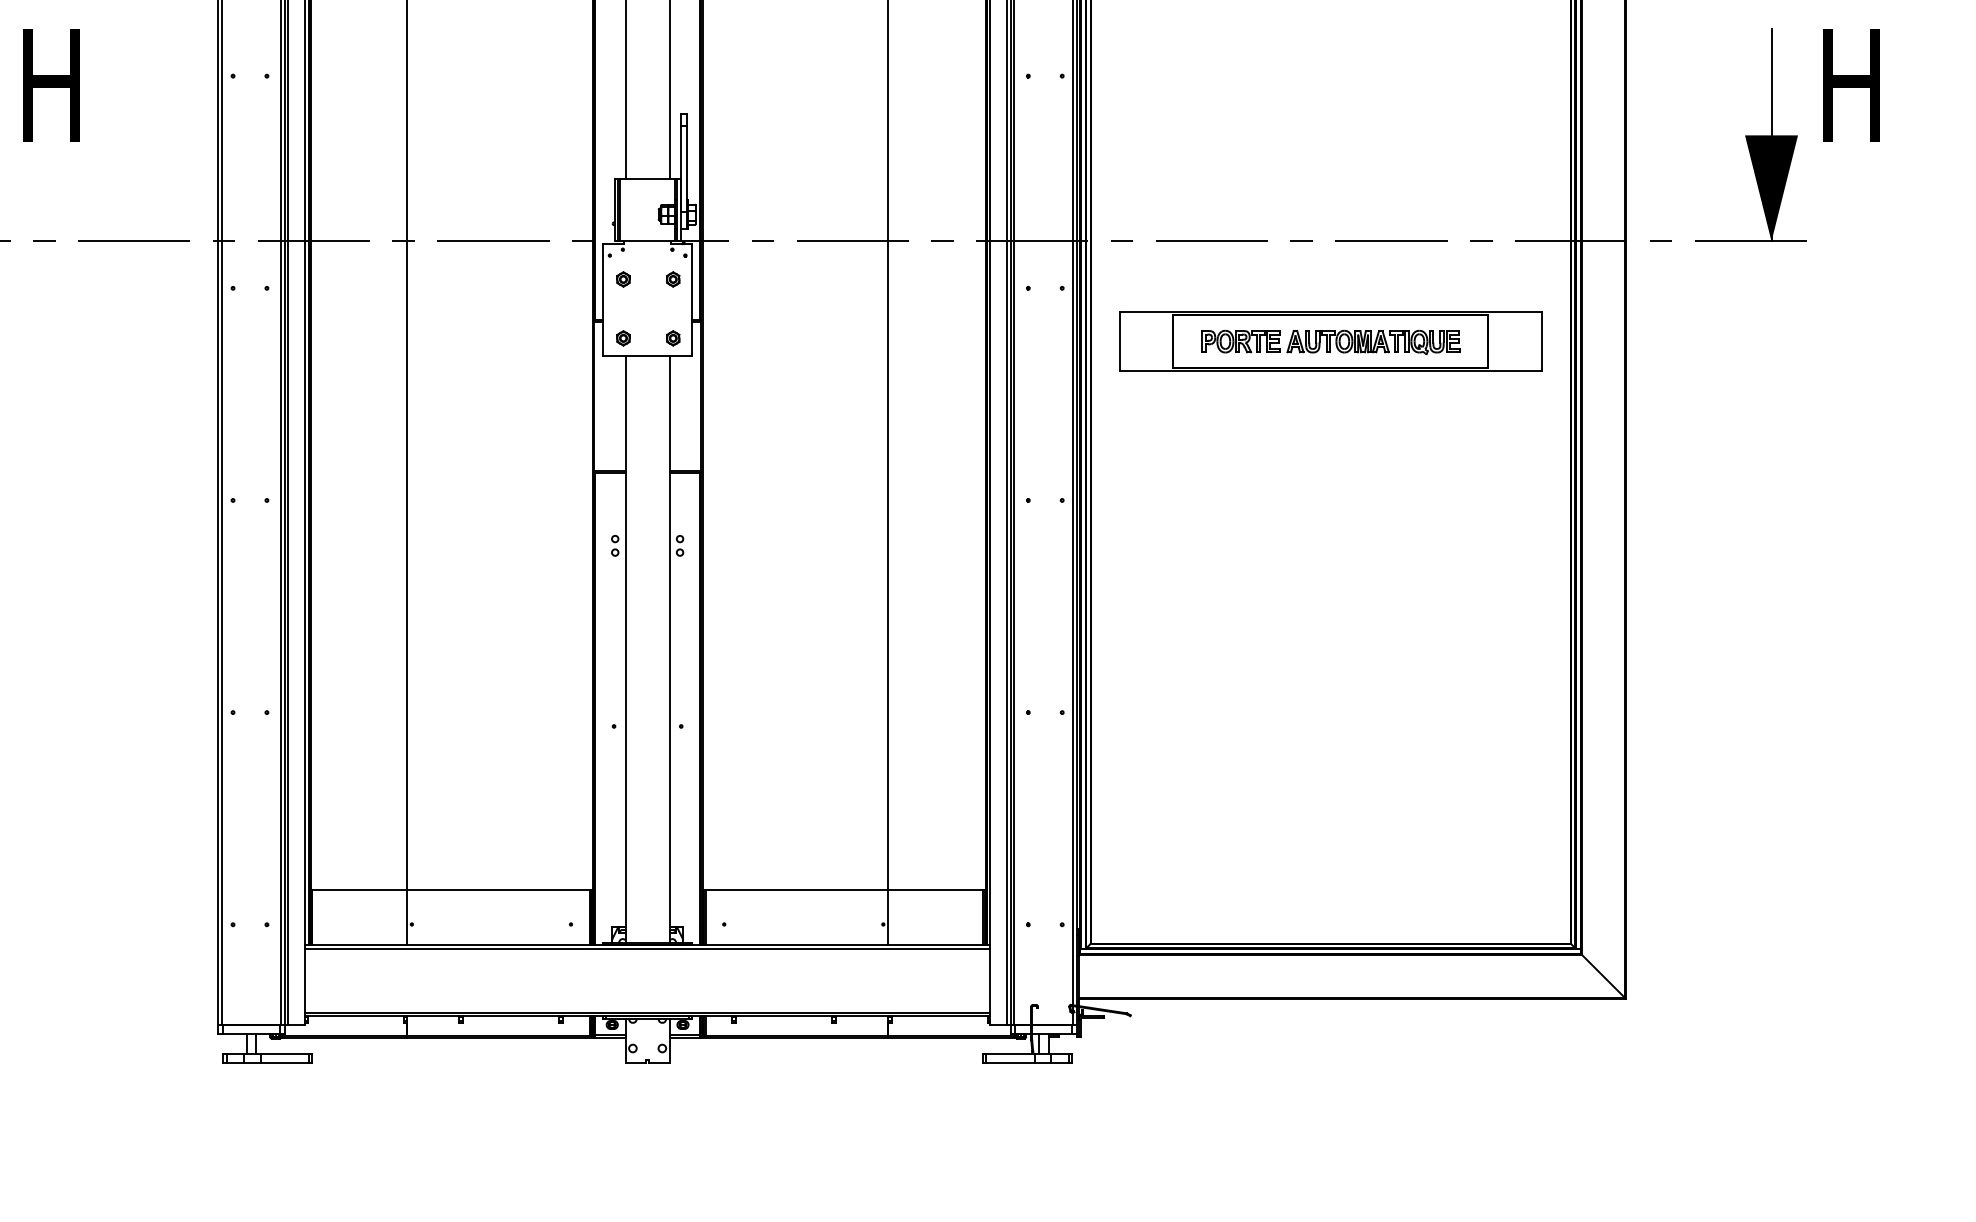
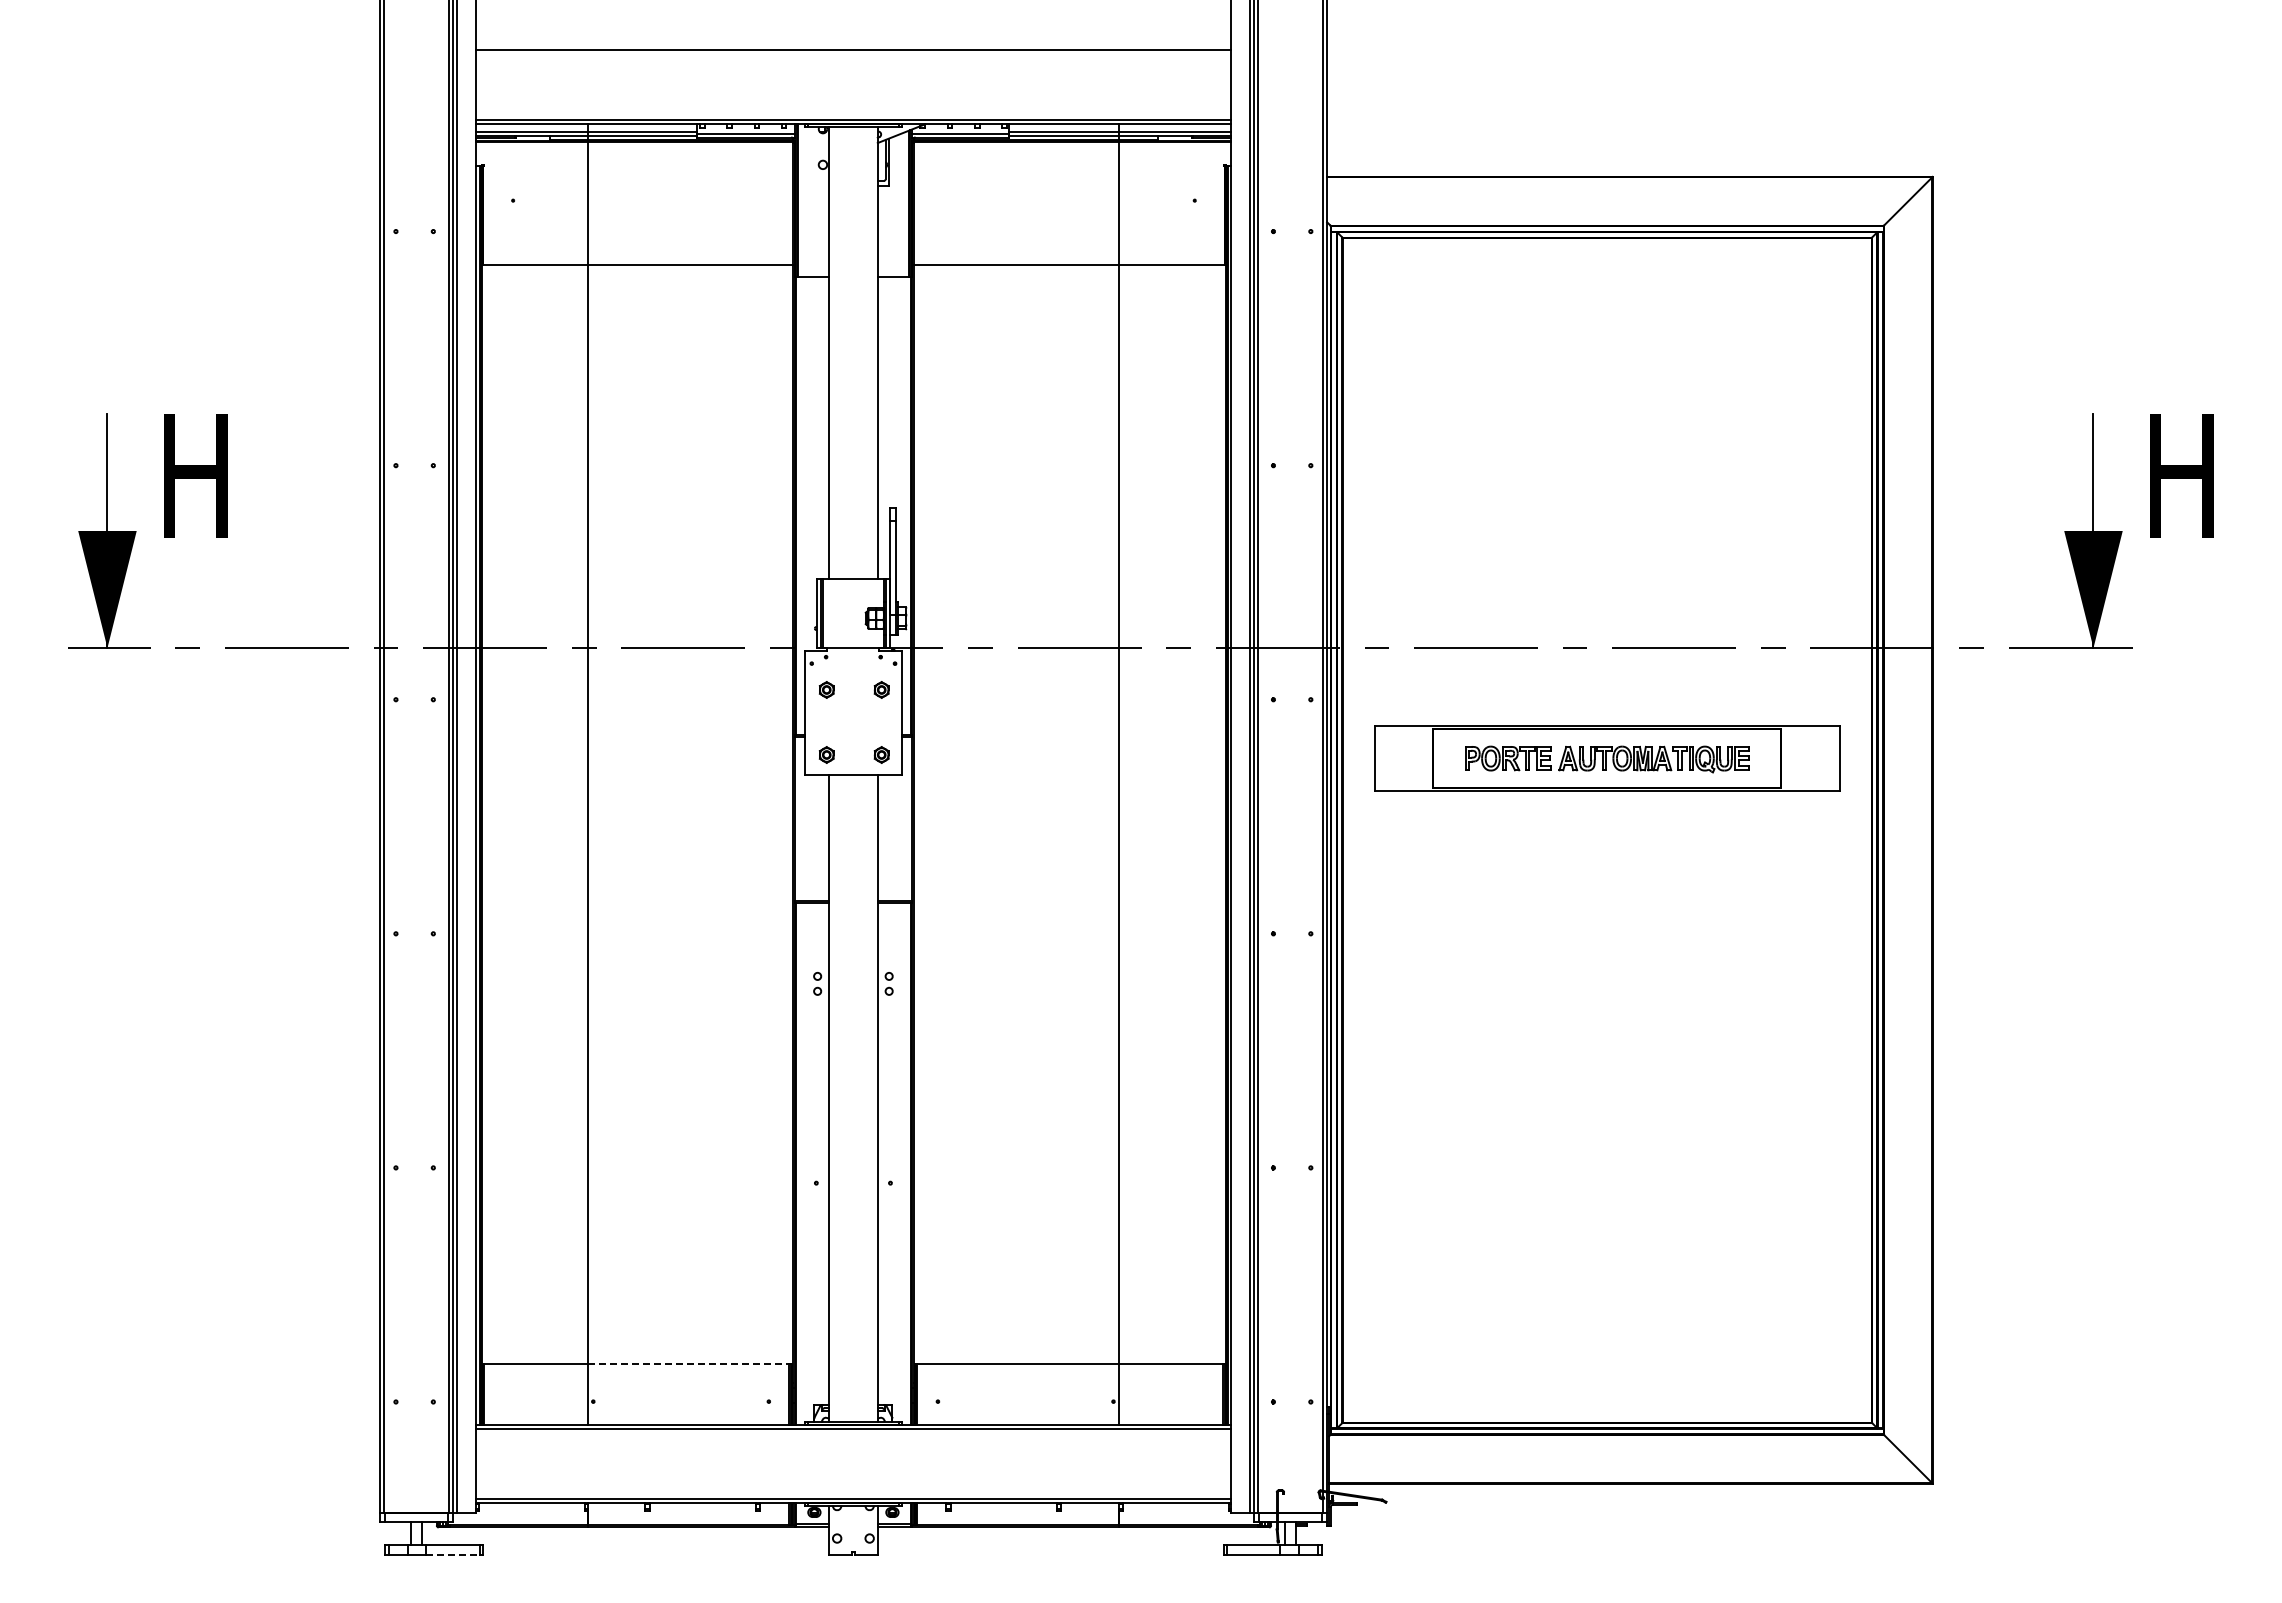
line: (498, 889) -> (688, 1363), solid -> dashed
line: (285, 1062) -> (453, 1554), solid -> dashed

